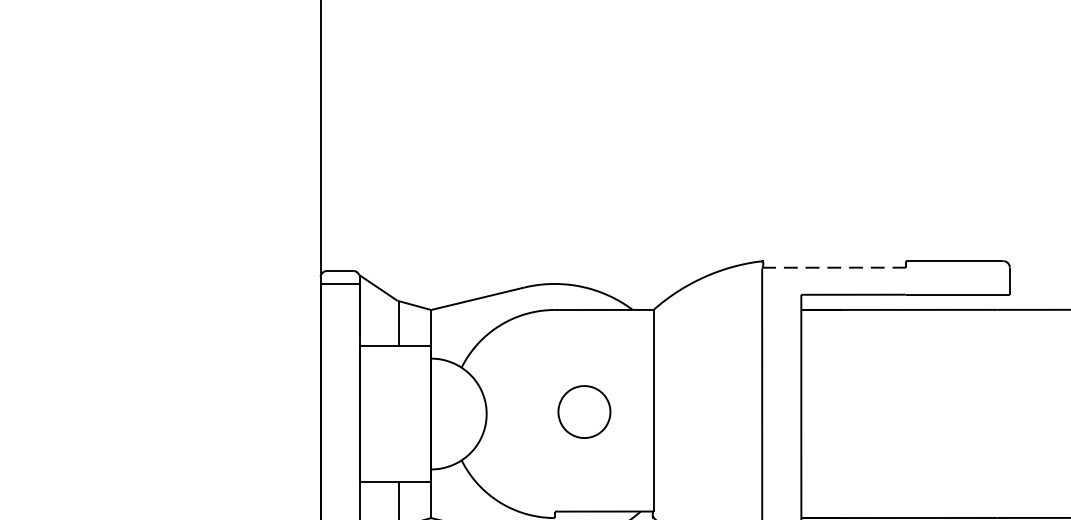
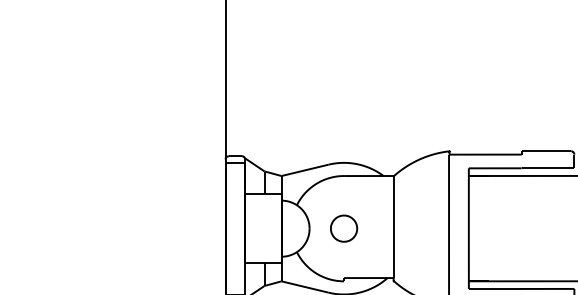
line: (834, 267) -> (485, 154), dashed -> solid
part: (585, 411) -> (344, 228), moved

